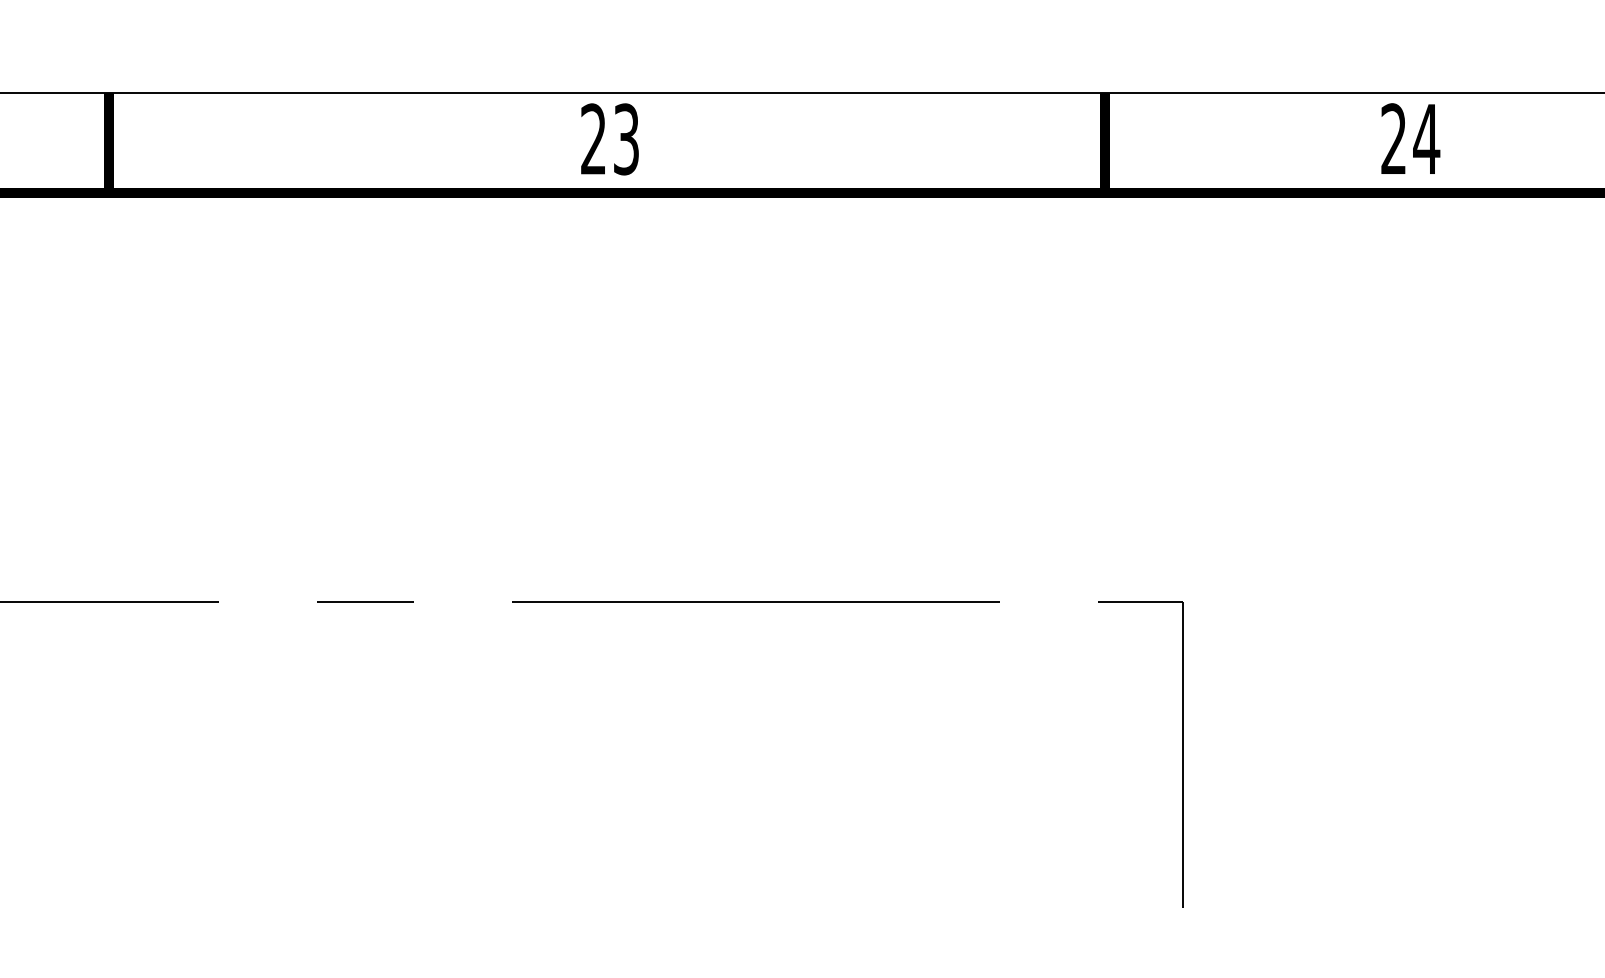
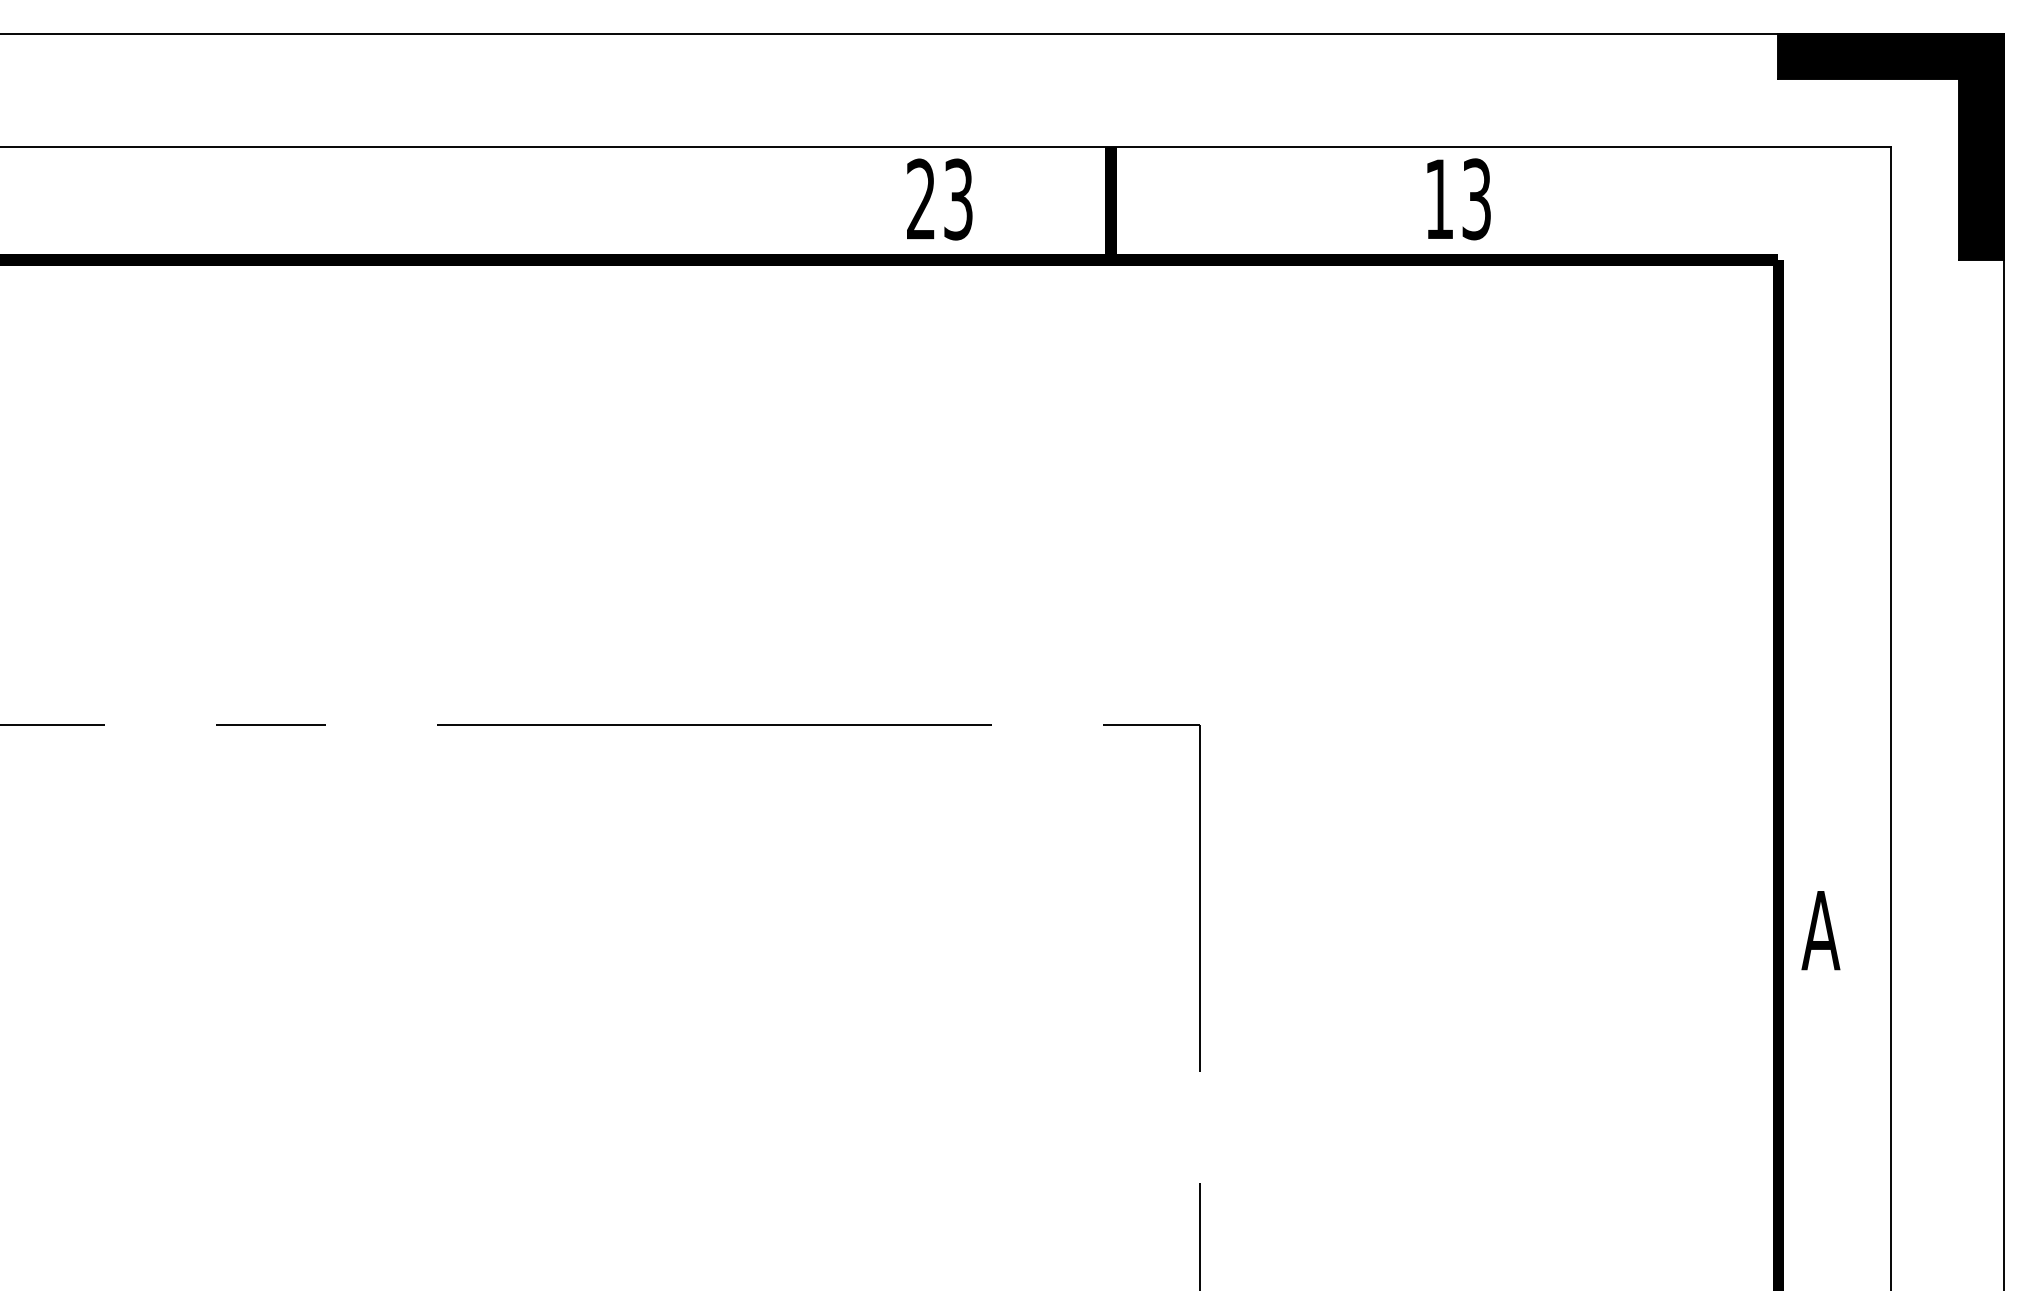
text: (609, 139) -> (939, 199), moved
text: (1410, 139) -> (1458, 199), 24 -> 13

